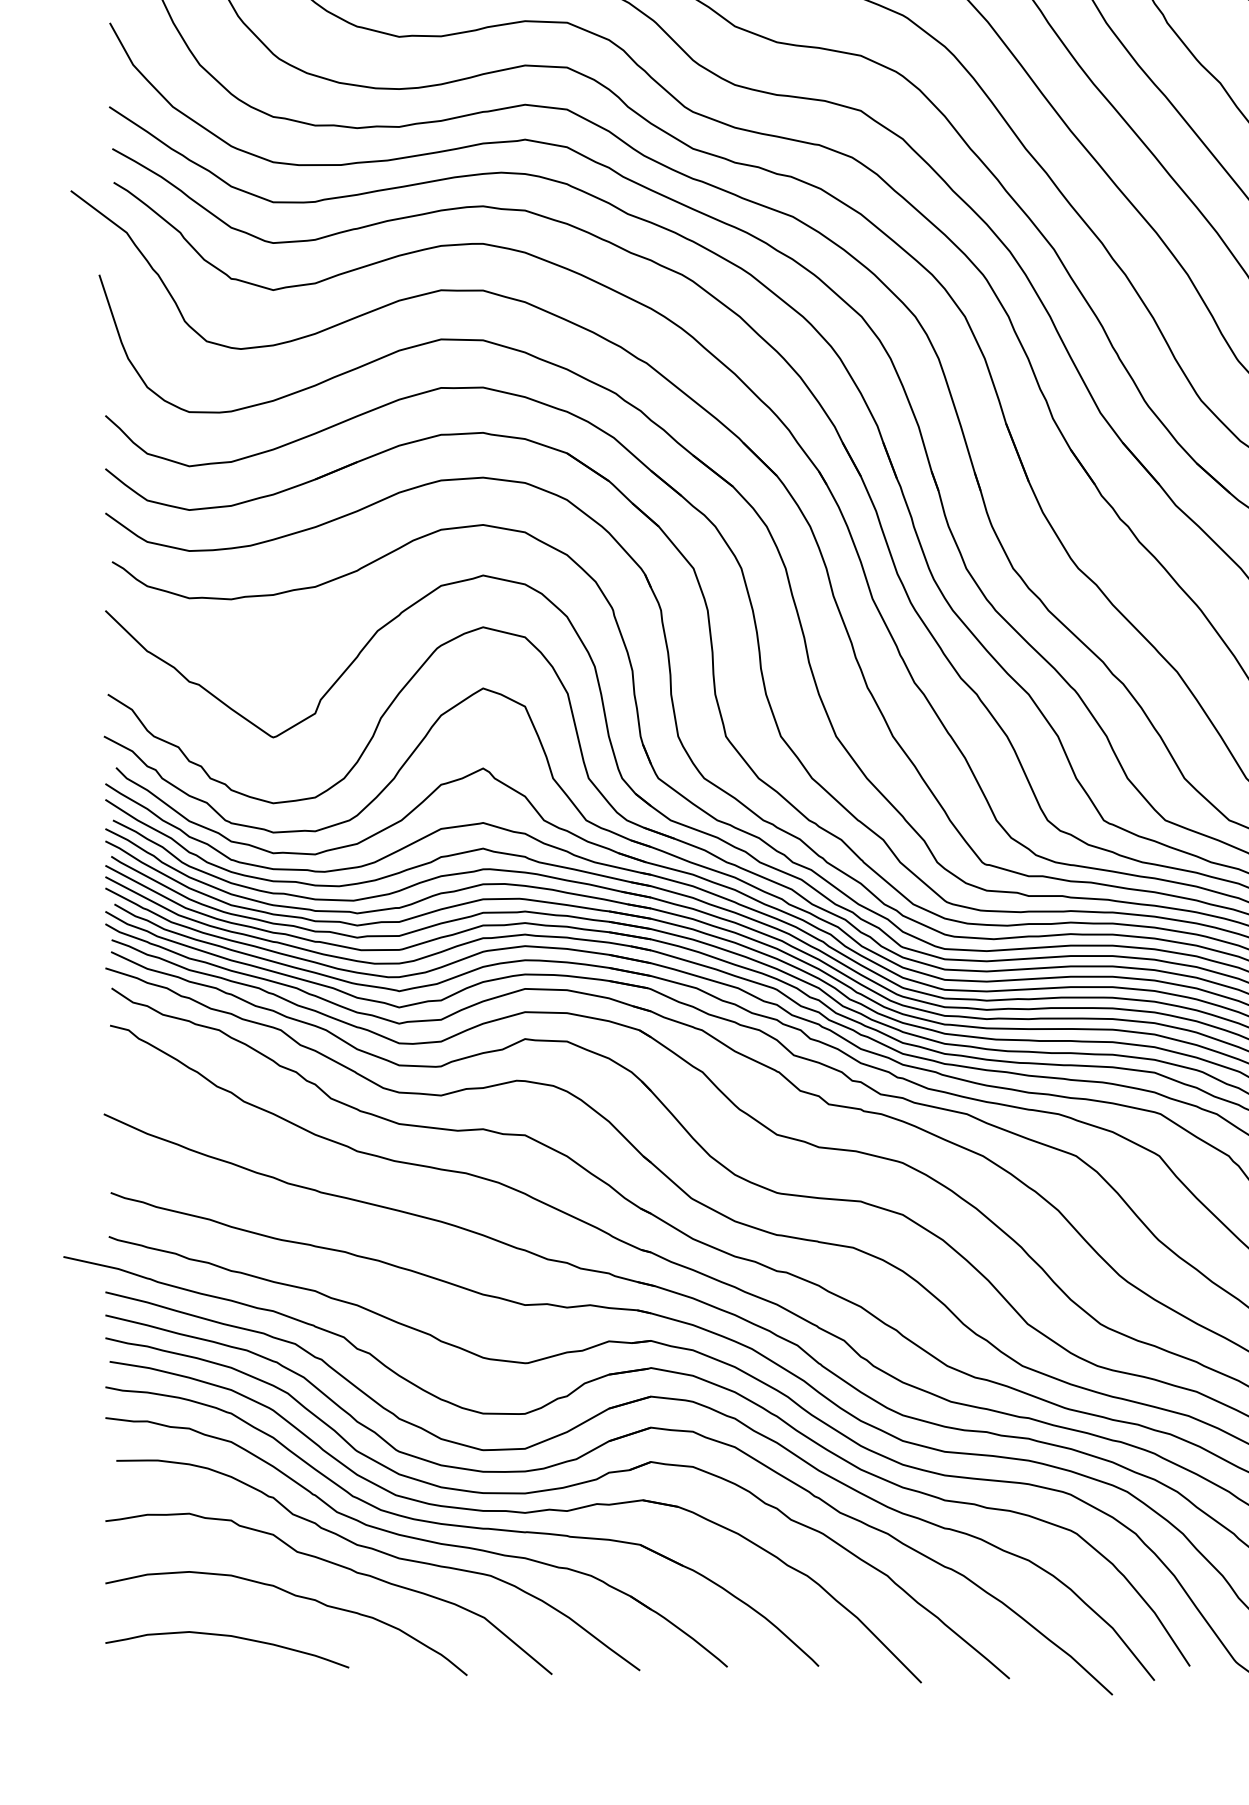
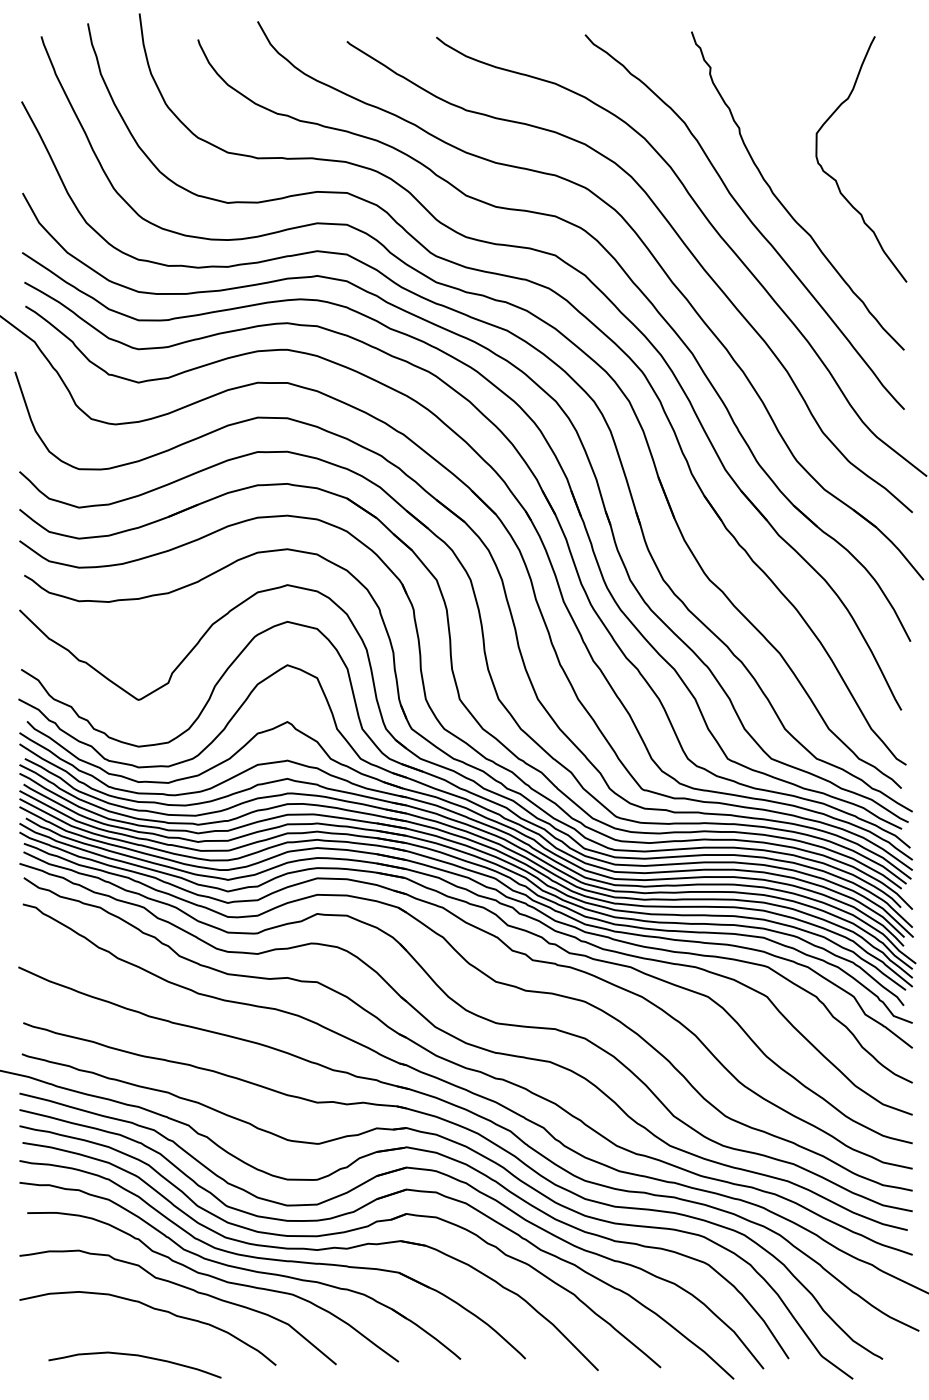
curve: (228, 1637) -> (135, 1356), moved

